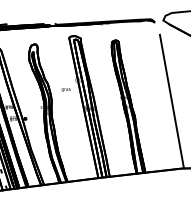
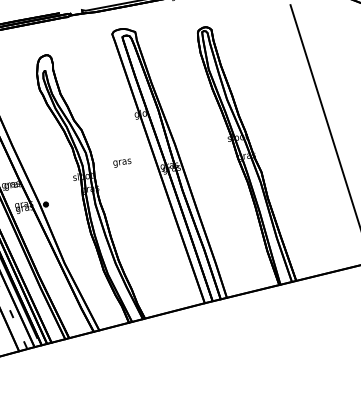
text: (65, 89) -> (121, 162), moved

